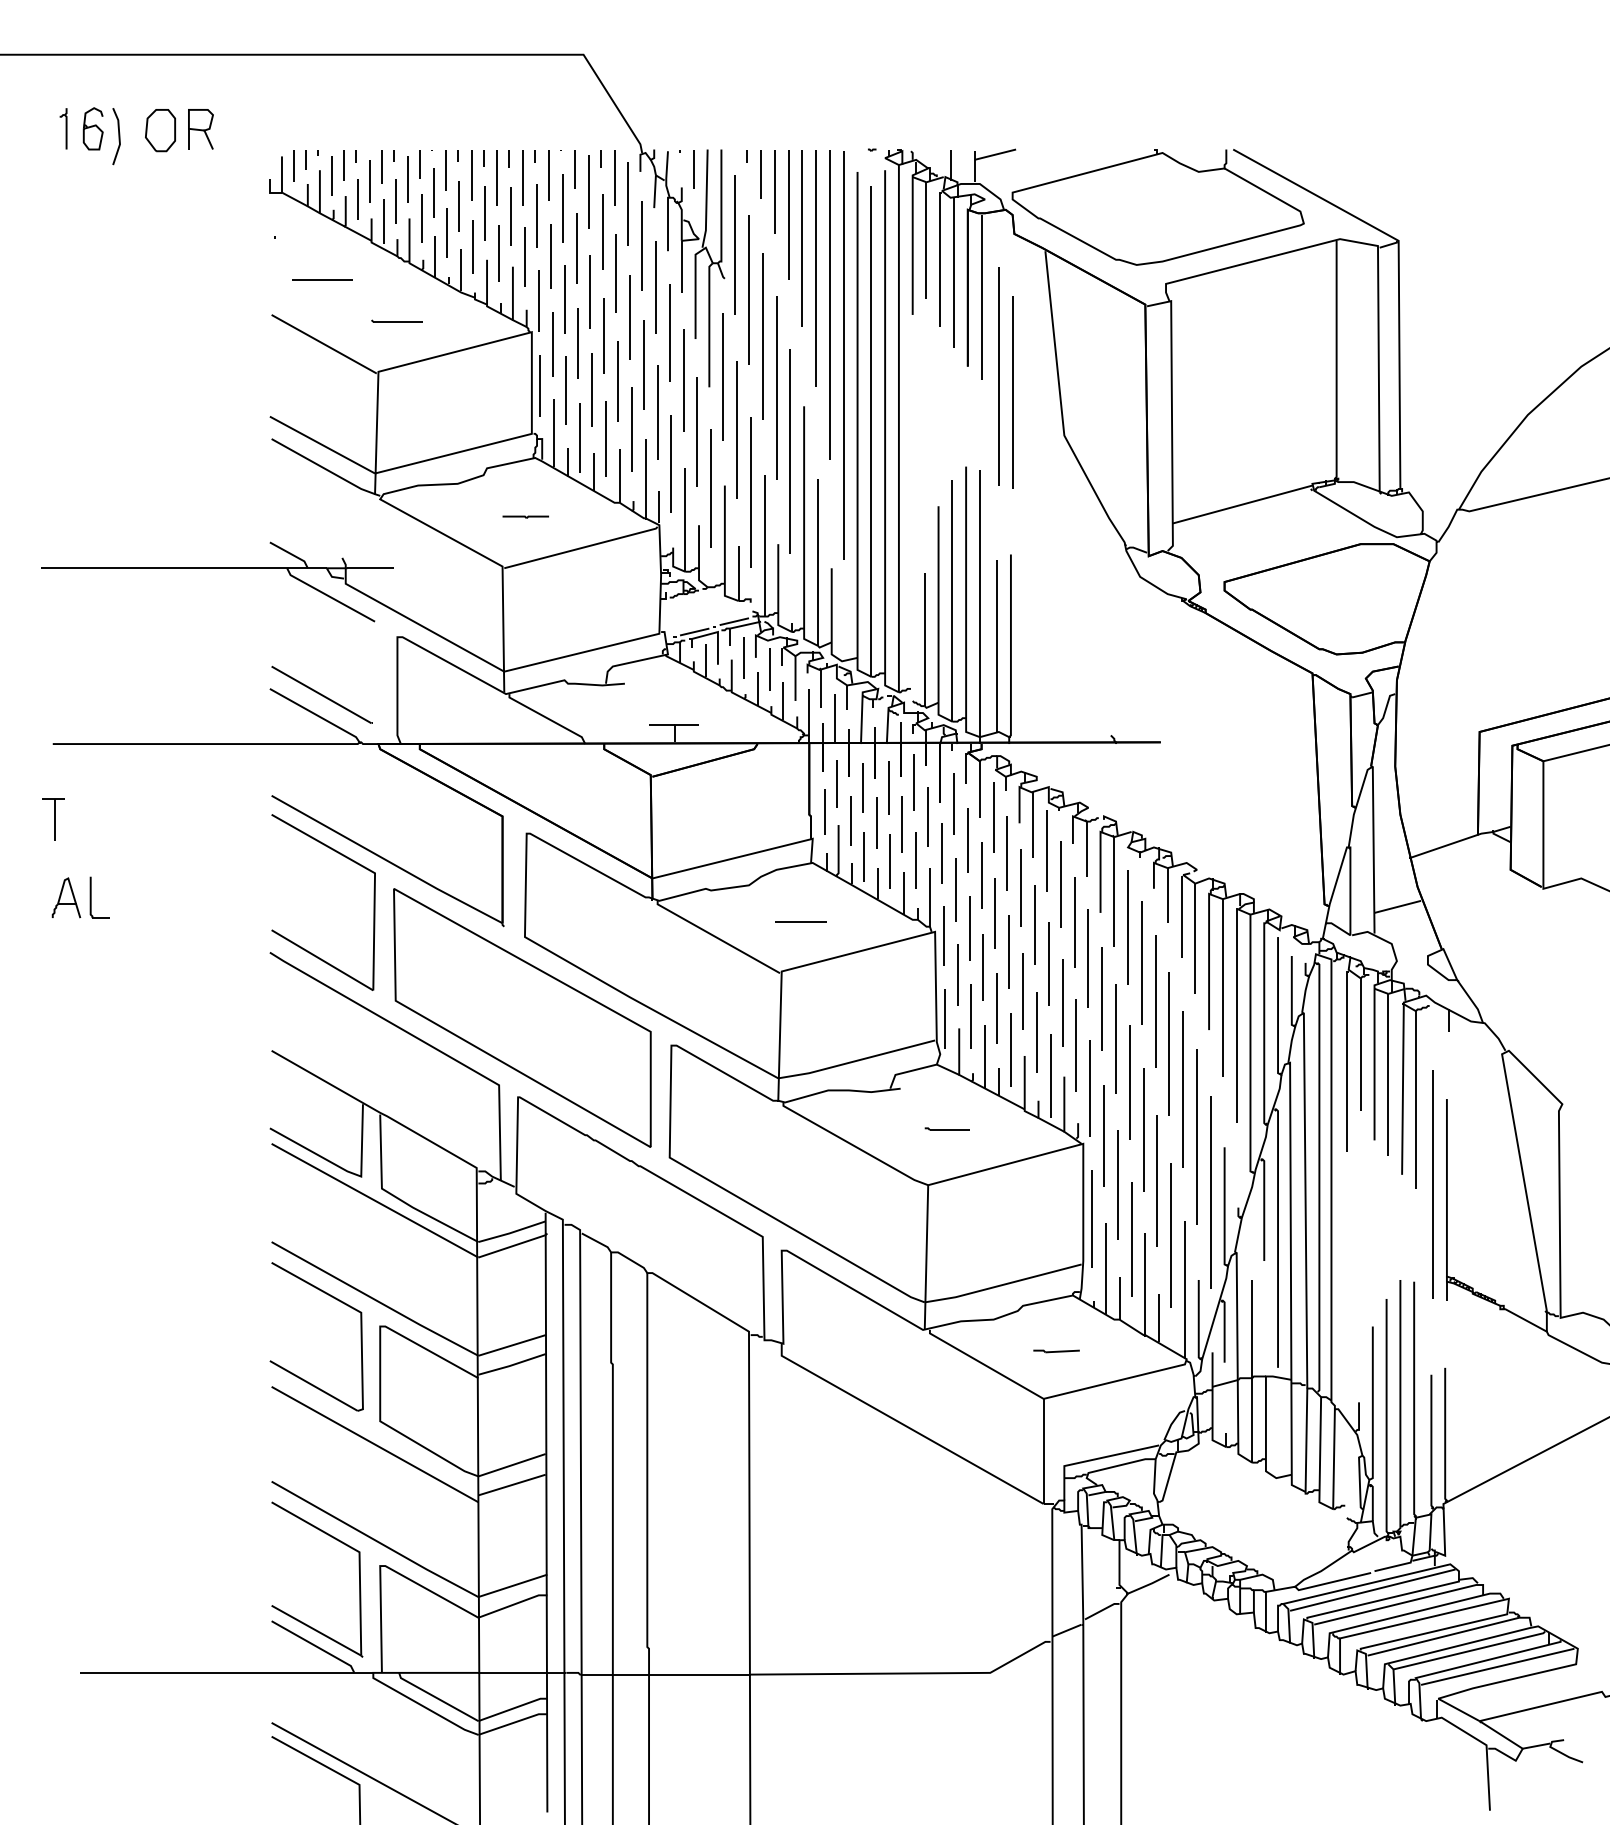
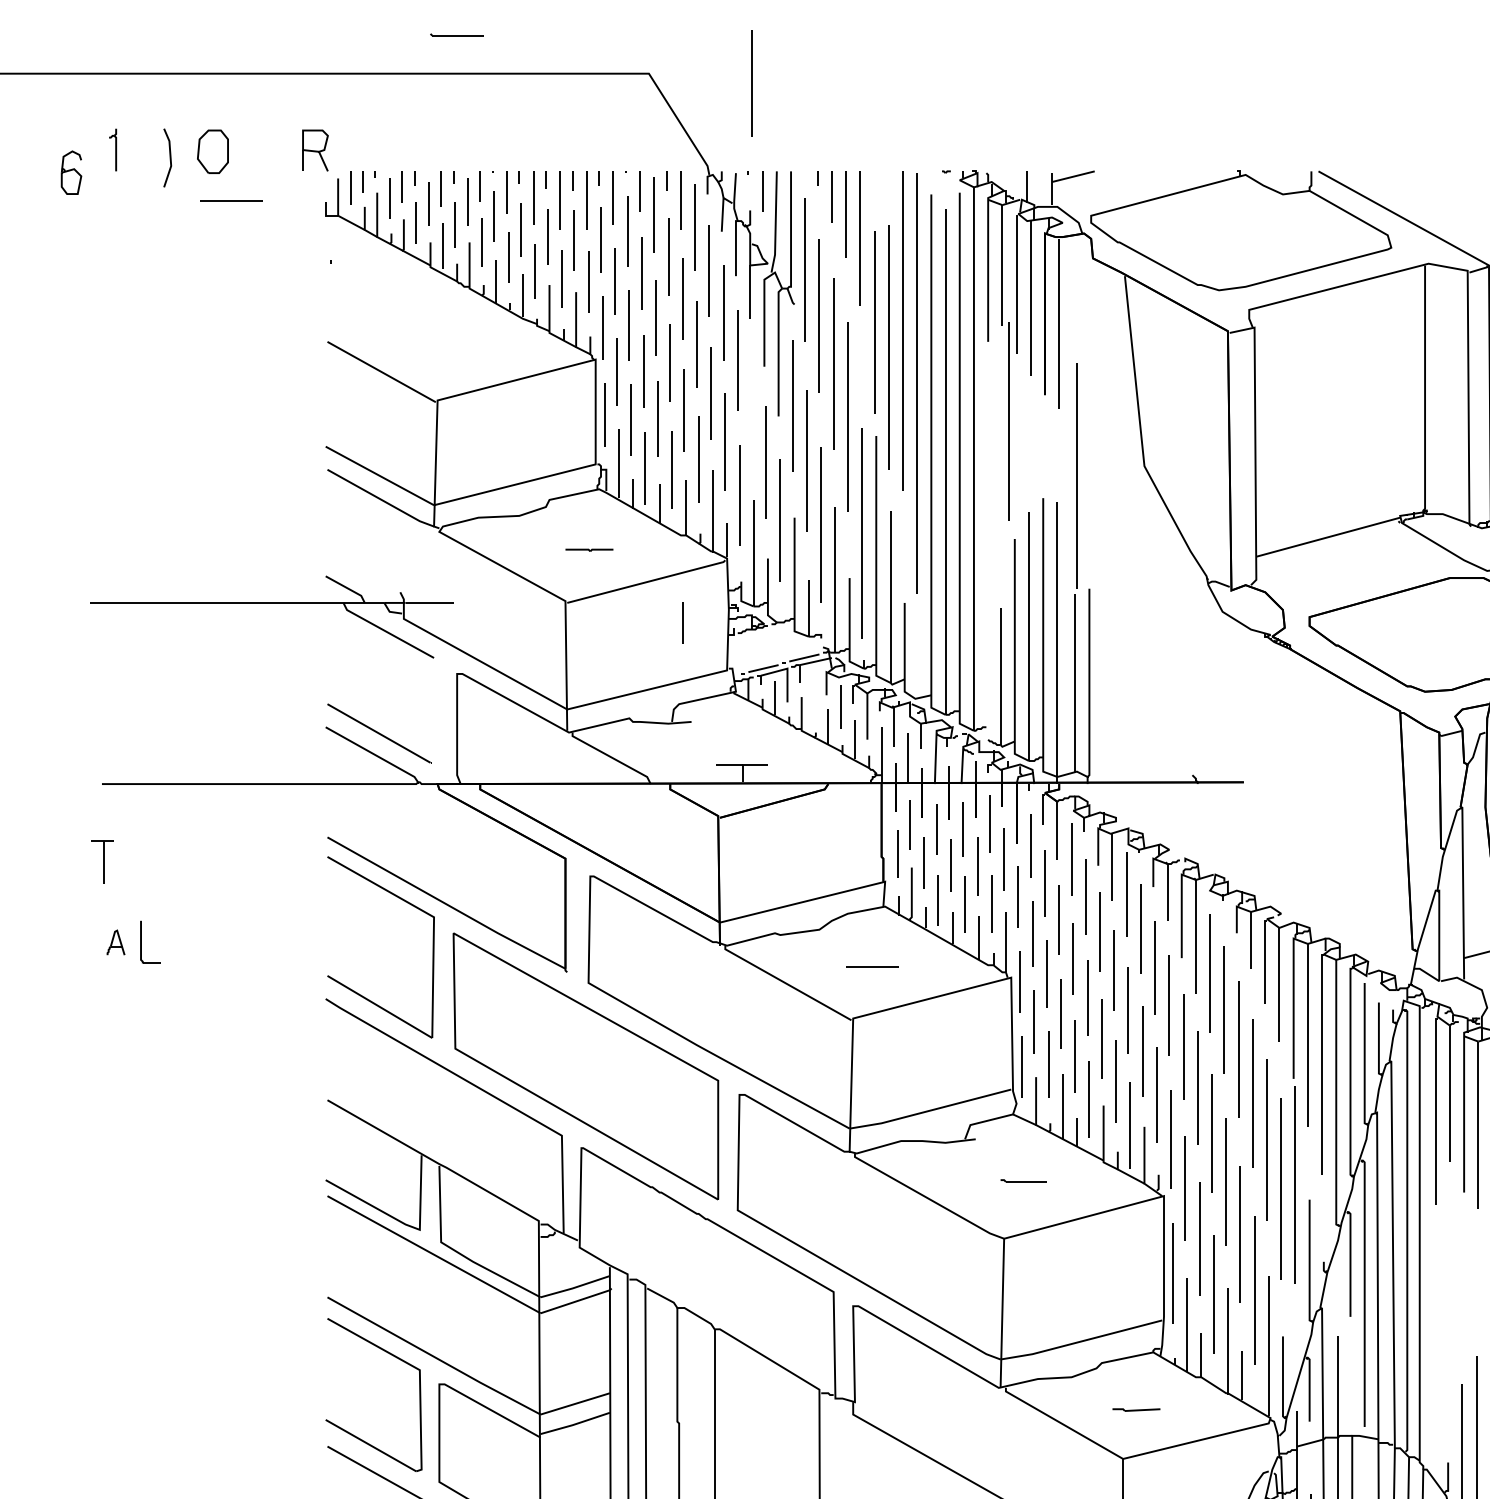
part: (92, 128) -> (70, 172), moved
part: (200, 129) -> (314, 150), moved
line: (801, 238) -> (873, 322), moved
line: (815, 268) -> (887, 347), moved
line: (322, 279) -> (231, 200), moved
part: (396, 320) -> (456, 34), moved
line: (998, 376) -> (1076, 476), moved
line: (683, 380) -> (751, 83), moved
line: (1012, 392) -> (1008, 421), moved
line: (789, 451) -> (861, 533), moved
line: (743, 657) -> (682, 622), moved
part: (66, 897) -> (116, 942), size x0.6
line: (1210, 1192) -> (1295, 1185), moved

